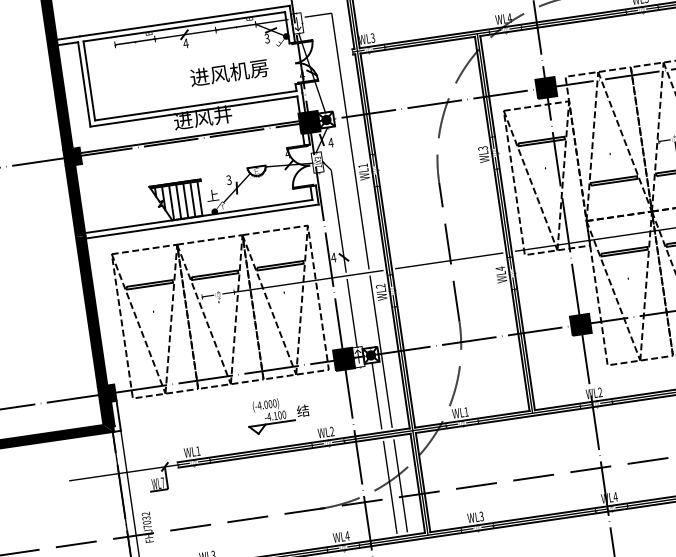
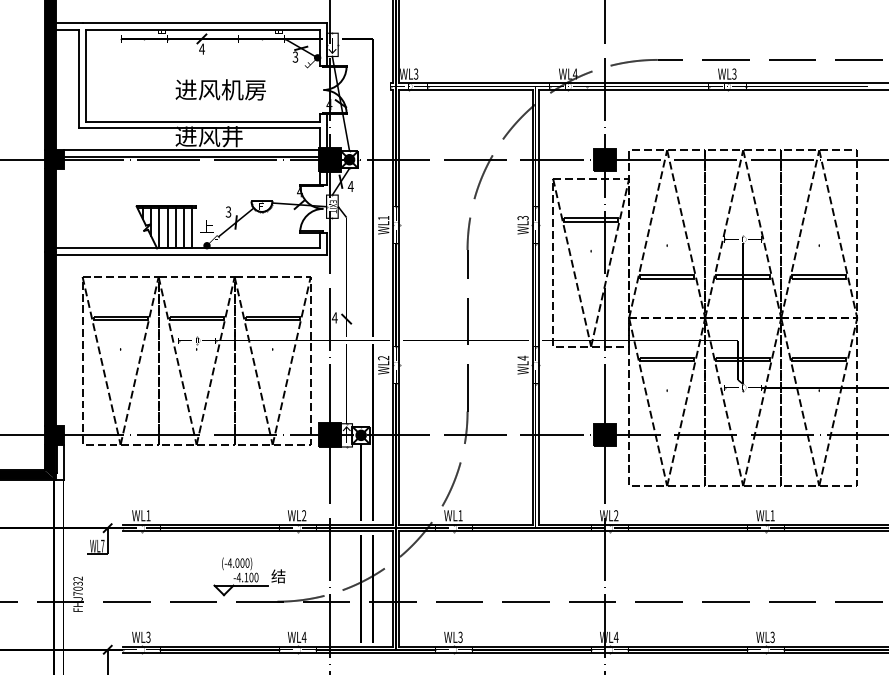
text: (229, 72) -> (220, 89), moved
line: (188, 132) -> (190, 150), added
part: (278, 414) -> (249, 576), moved

